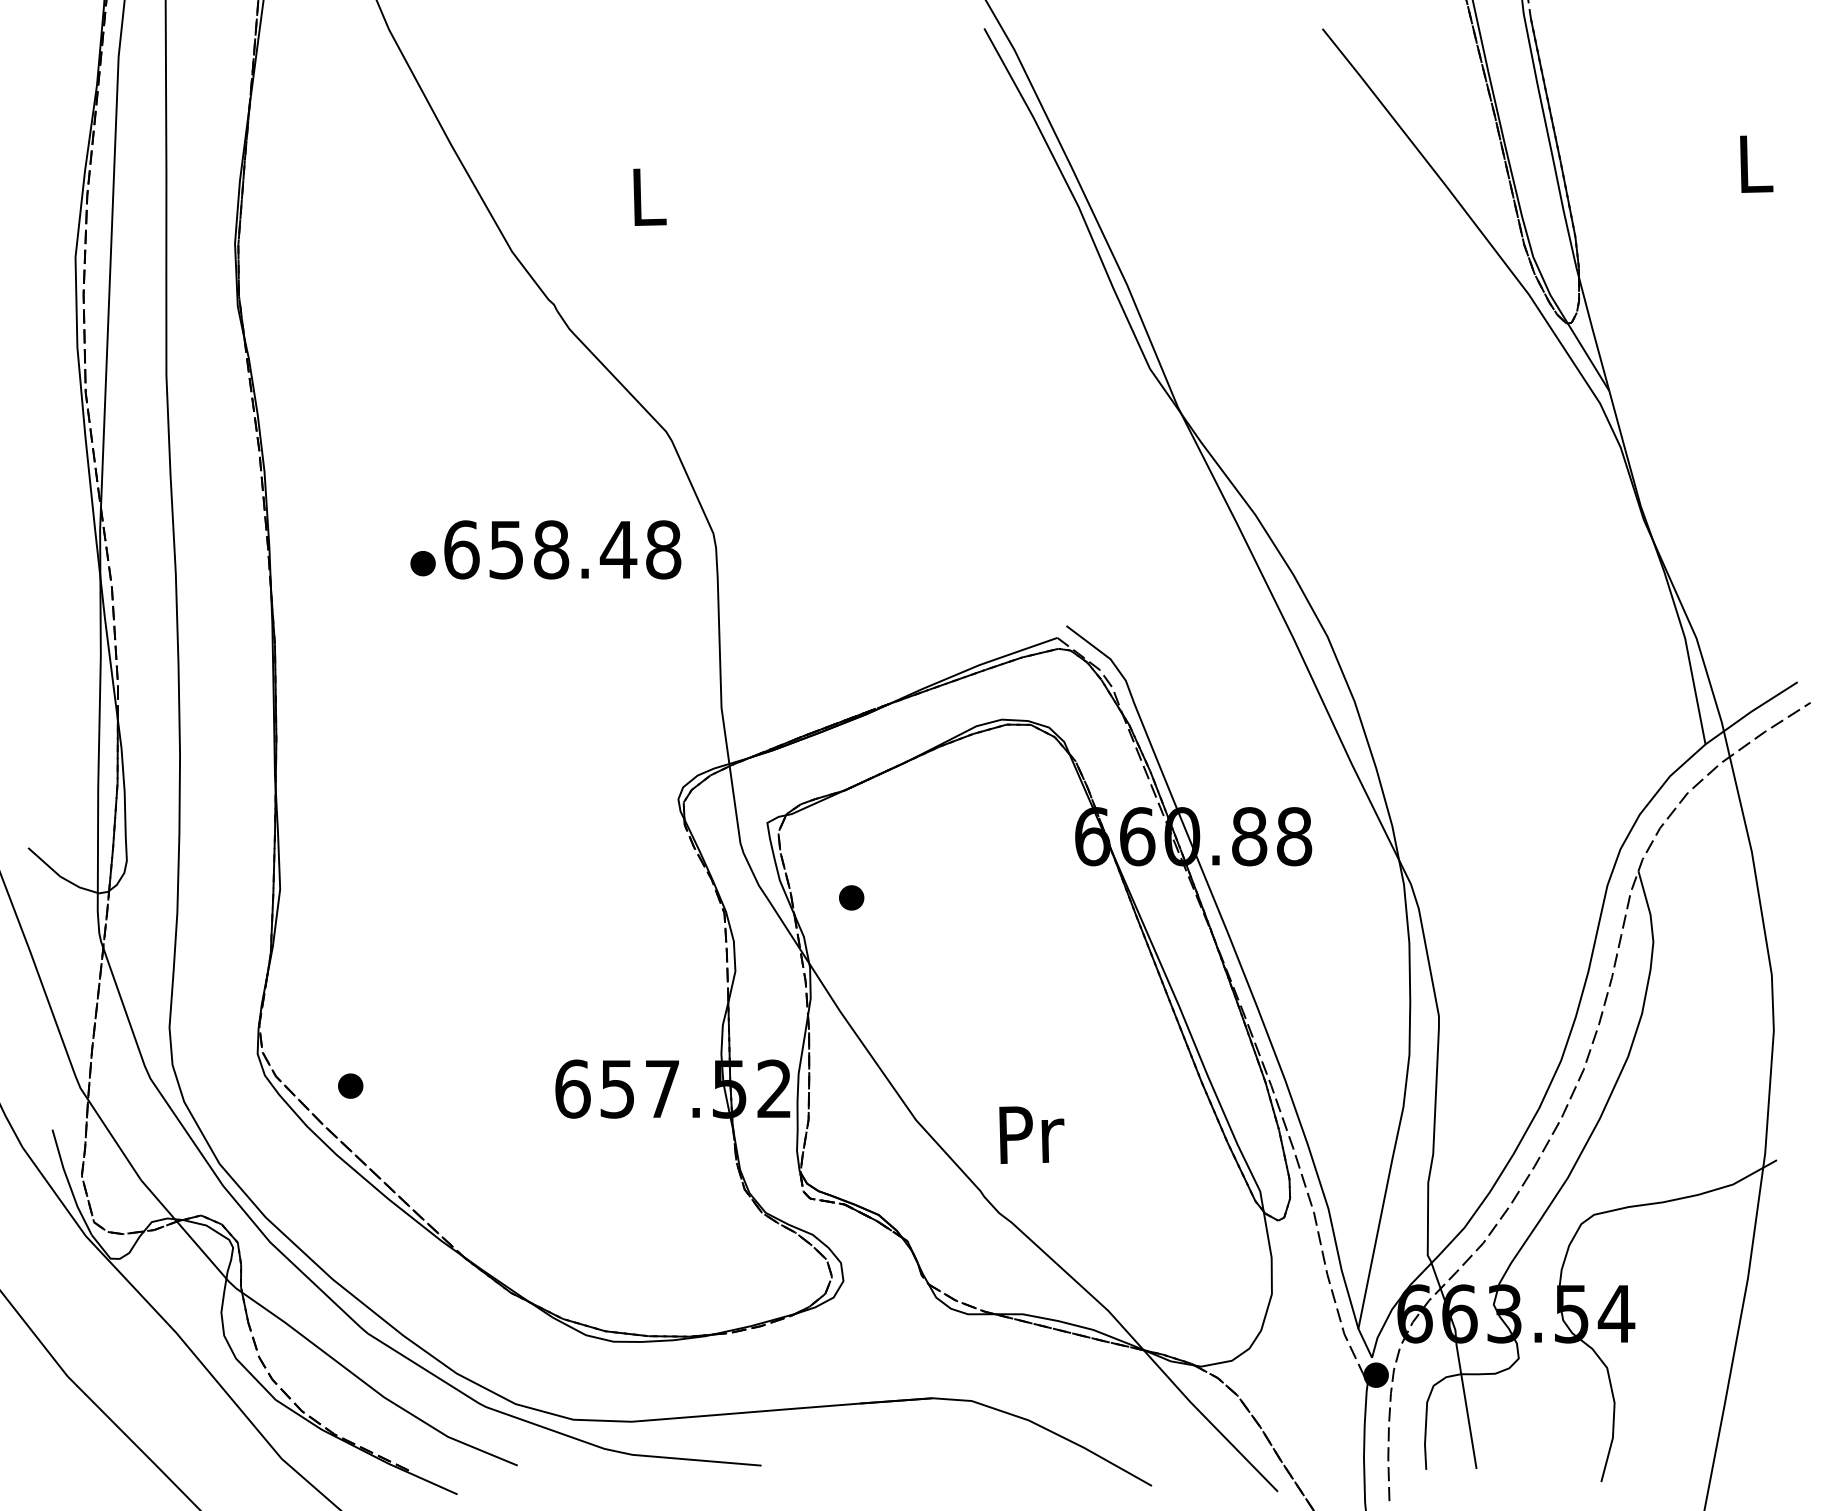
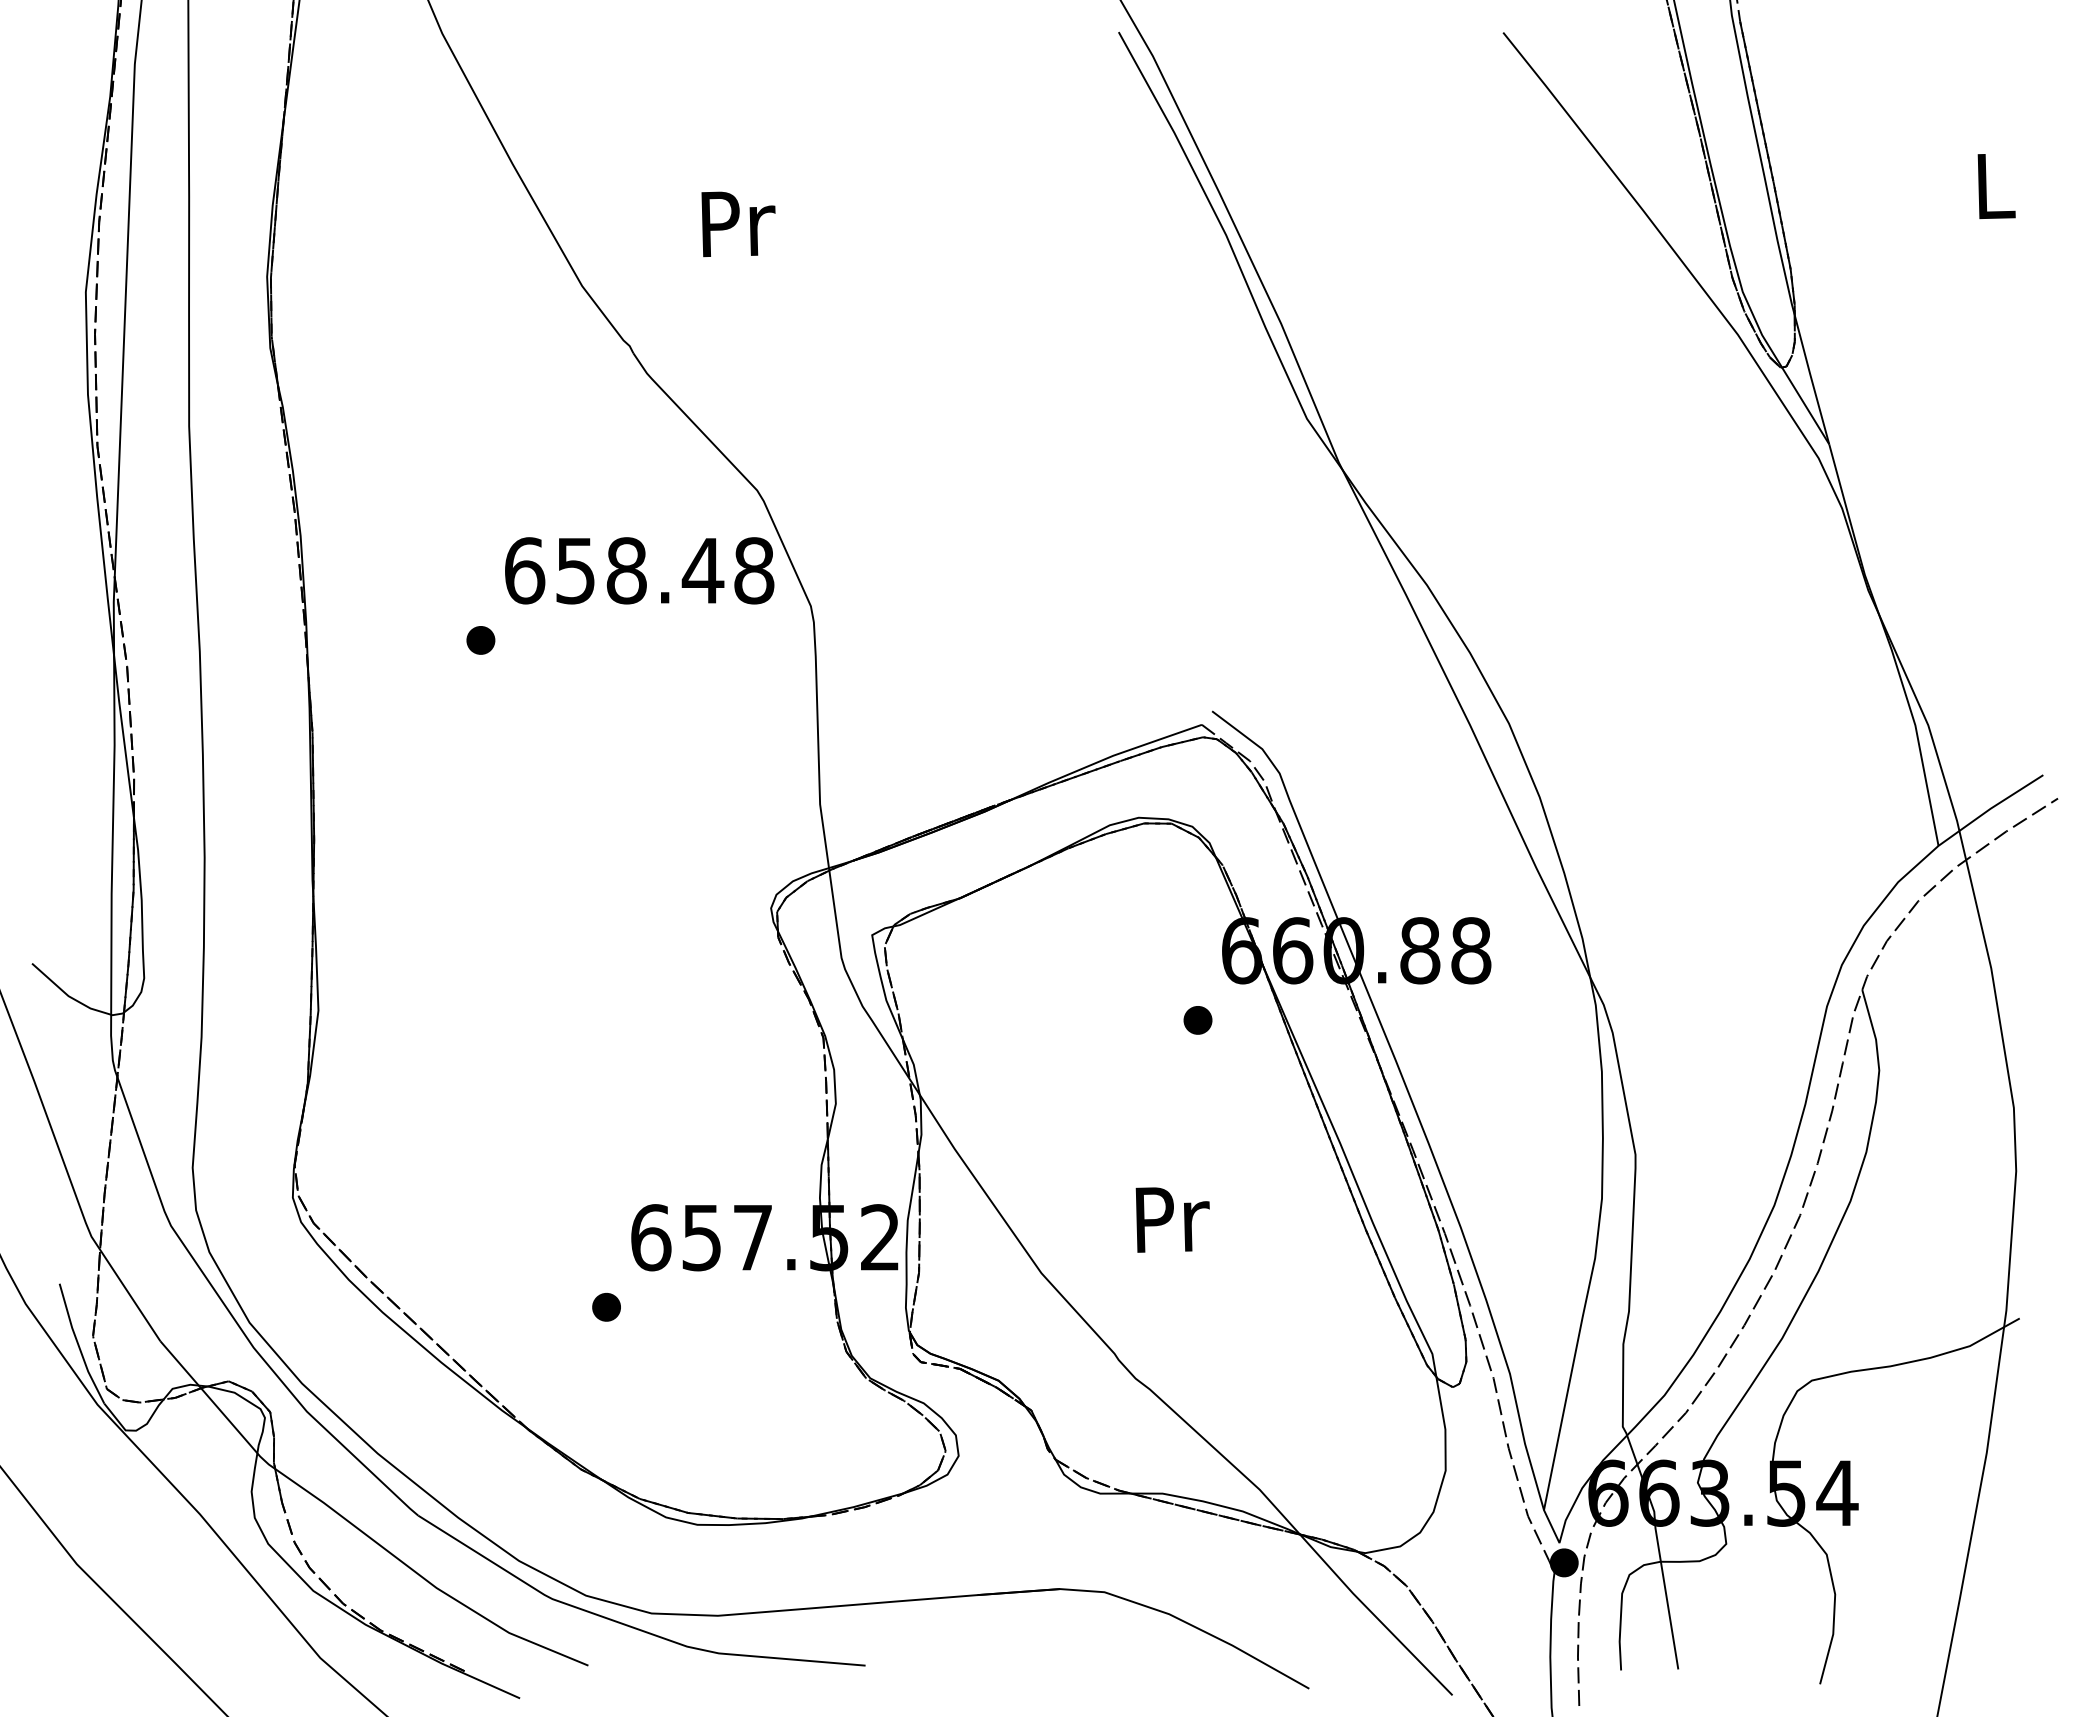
text: (649, 197) -> (738, 224), L -> Pr
text: (562, 549) -> (639, 570), moved
part: (851, 898) -> (1197, 1020), moved
part: (350, 1086) -> (606, 1307), moved
text: (1031, 1134) -> (1172, 1219), moved

